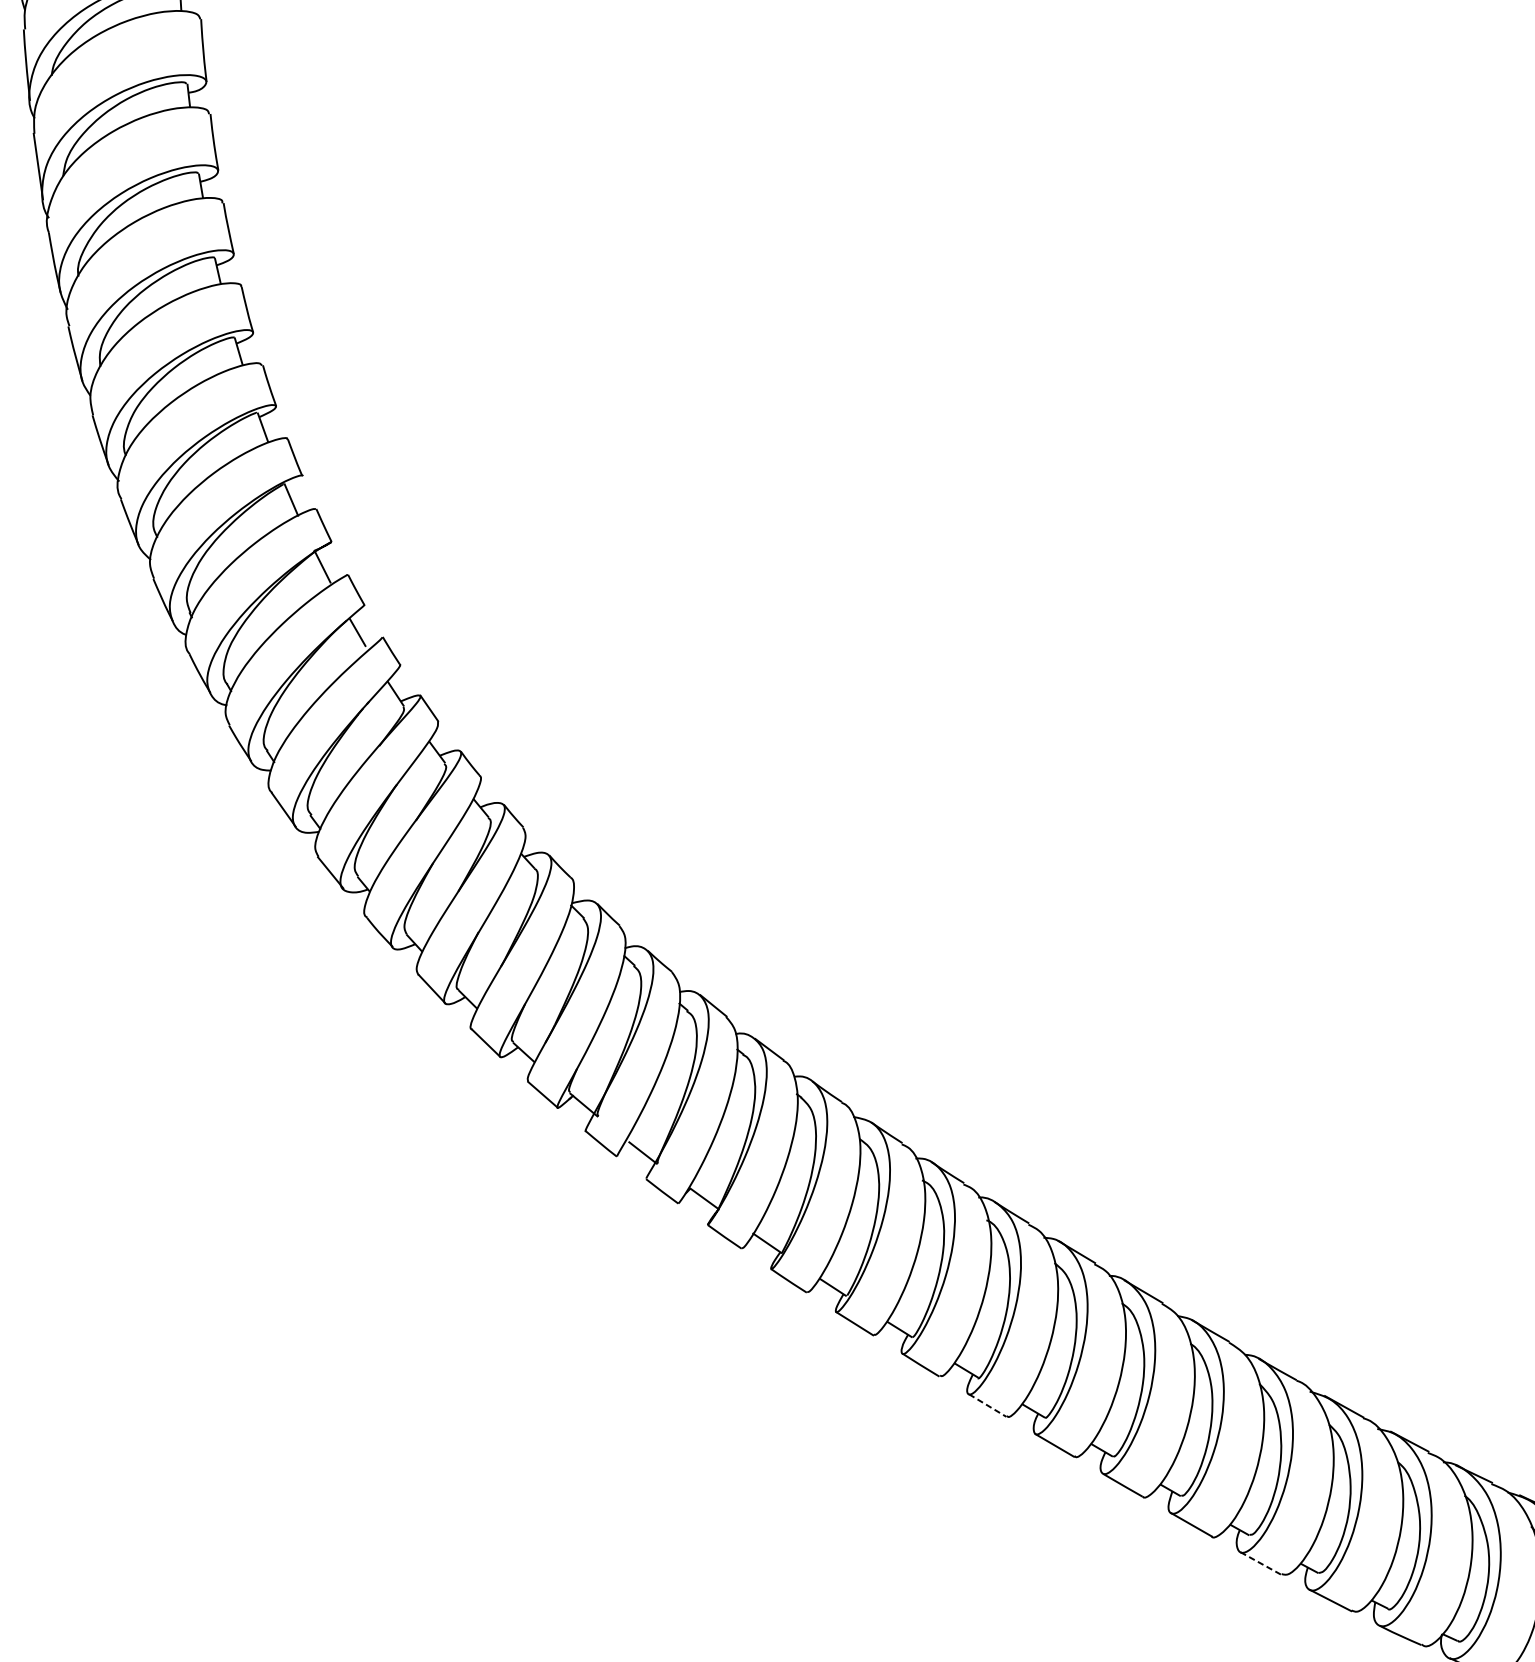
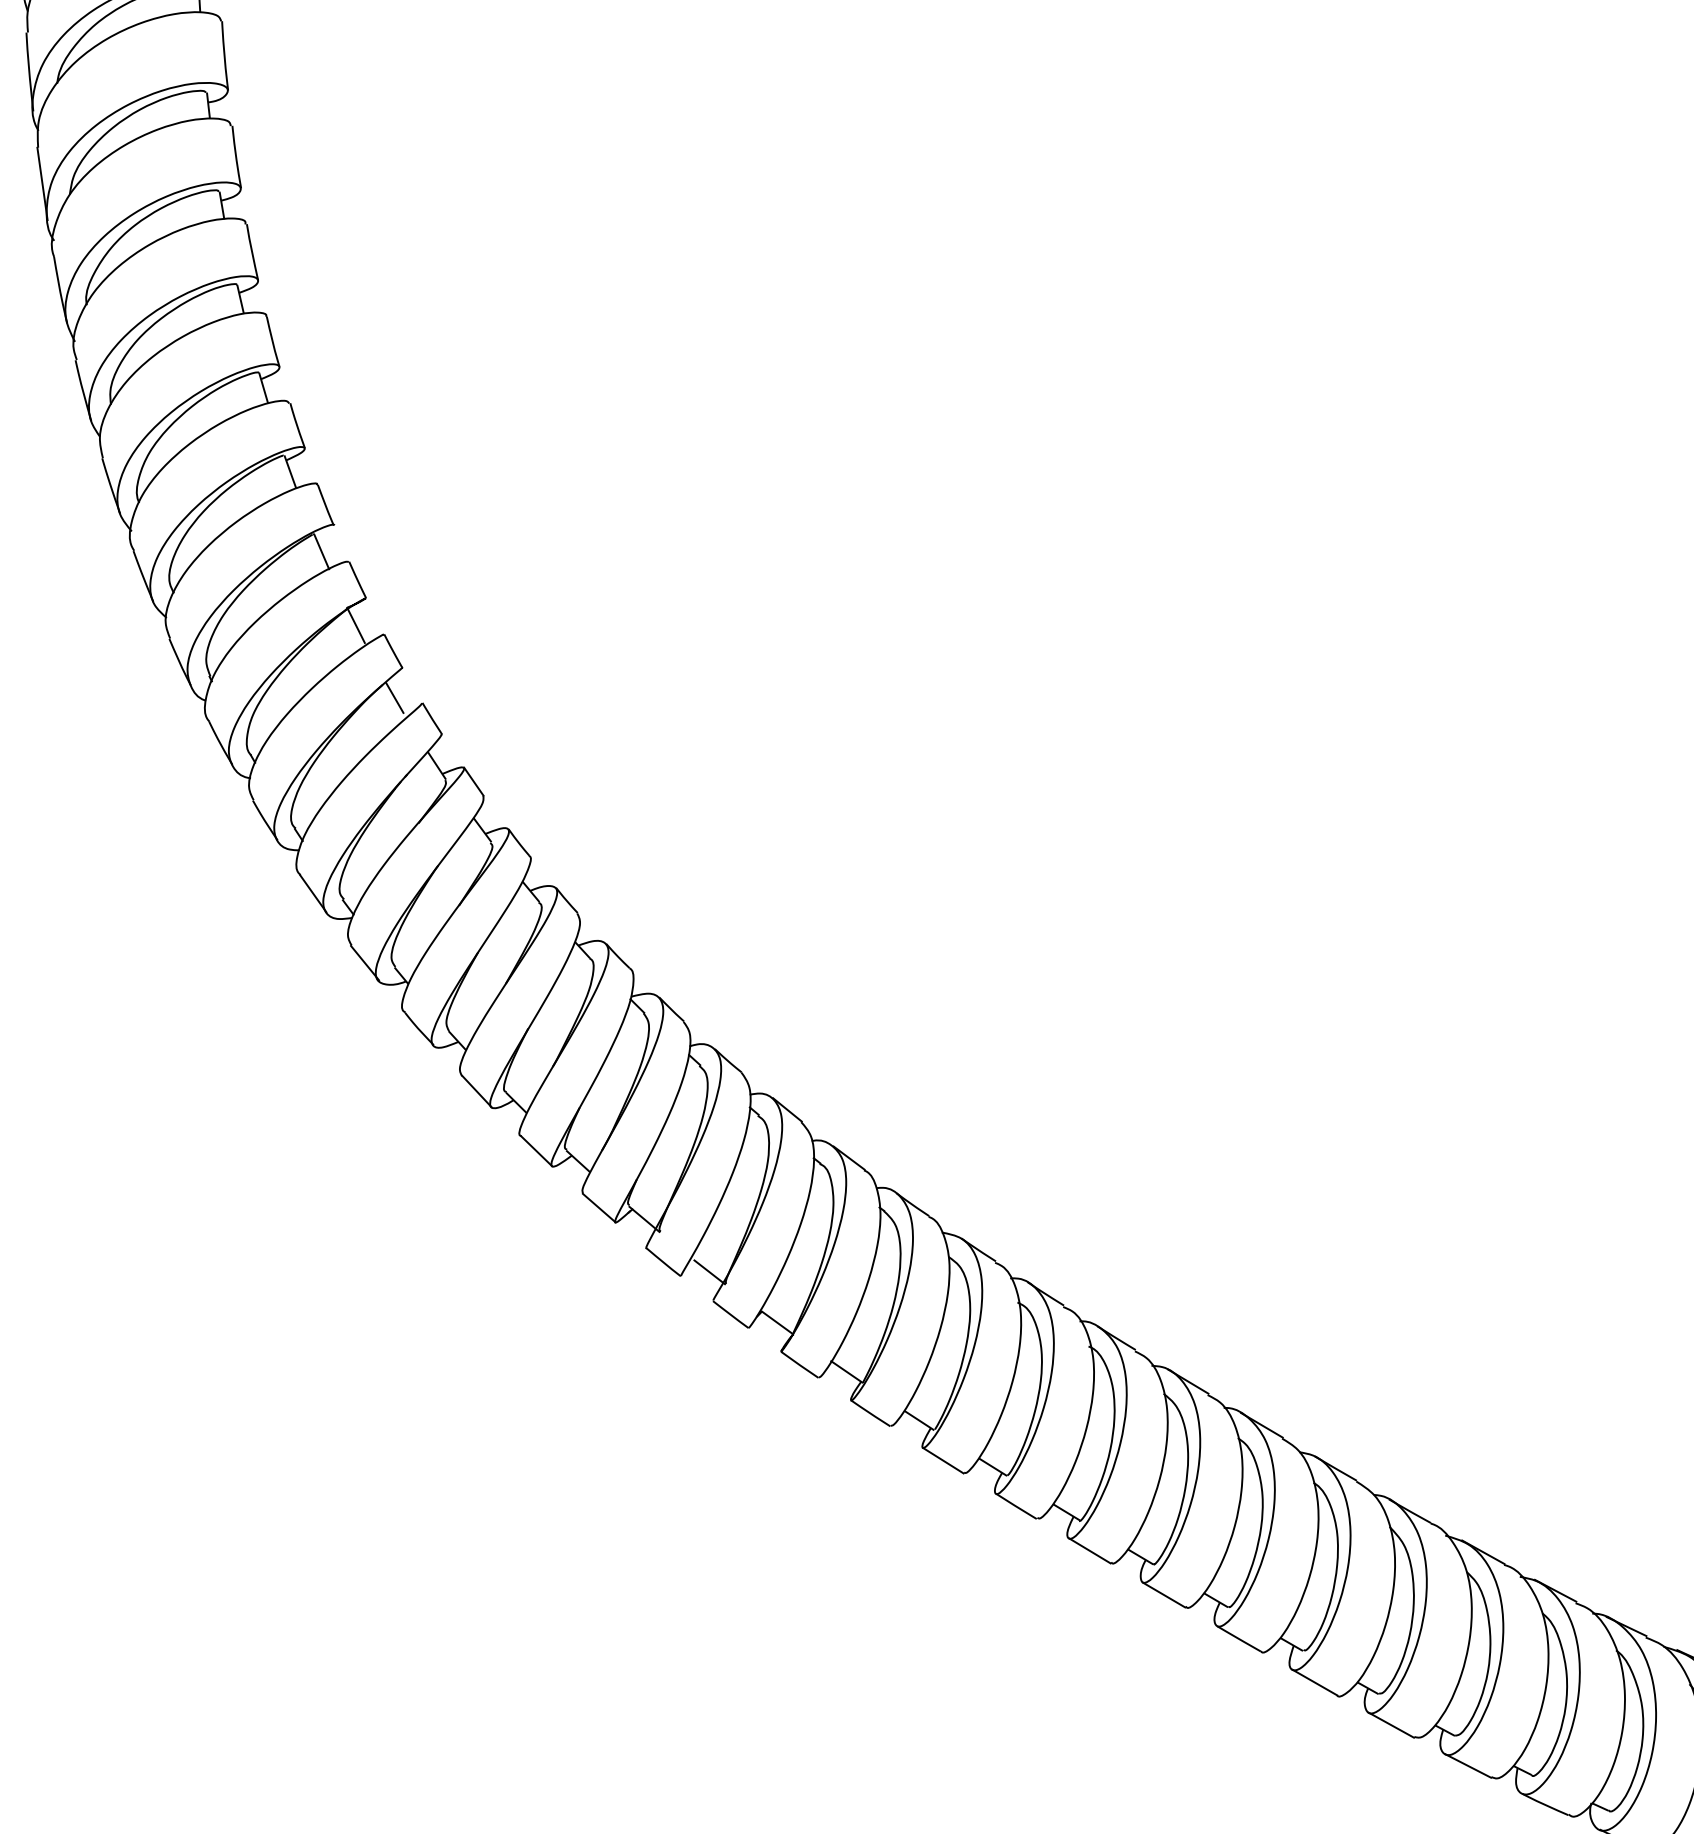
line: (988, 1406) -> (1090, 1551), dashed -> solid
line: (1260, 1563) -> (1391, 1725), dashed -> solid

